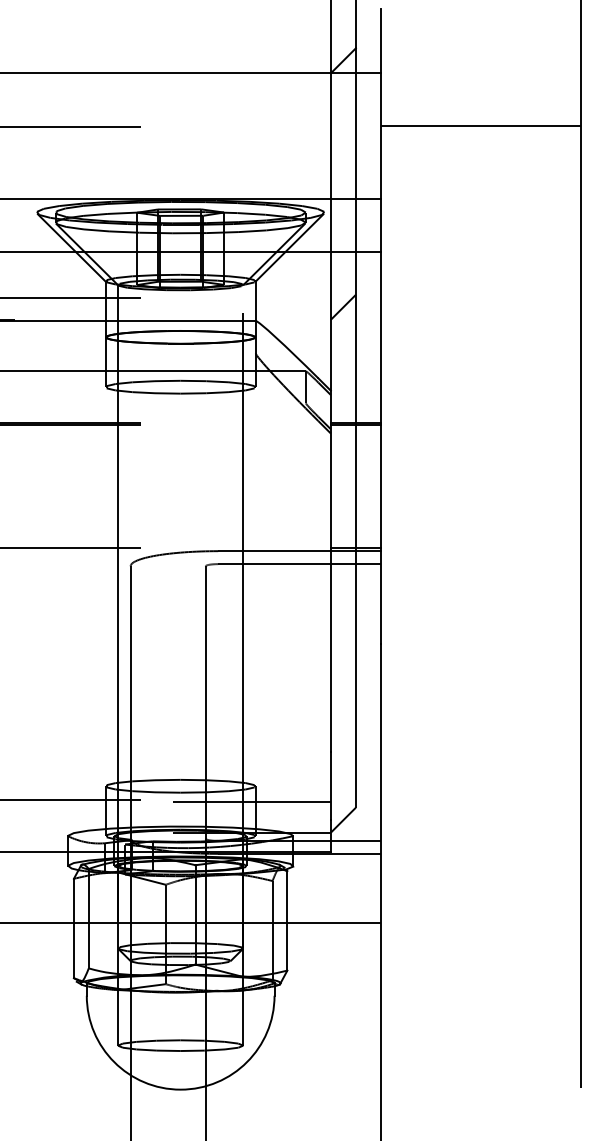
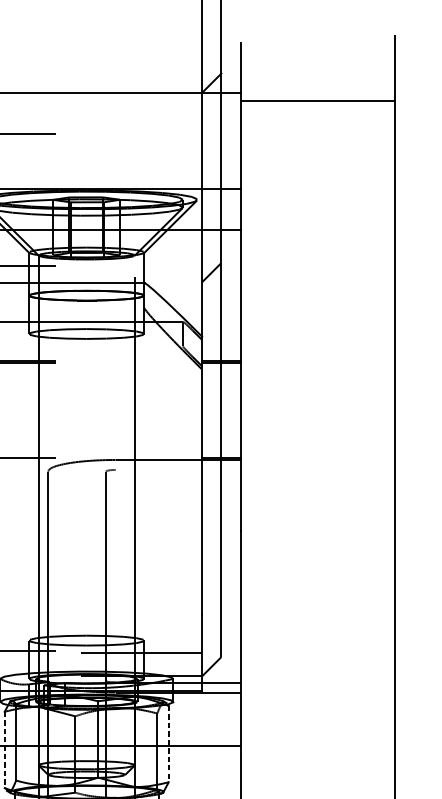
line: (480, 125) -> (317, 100), moved
line: (299, 564) -> (178, 470), removed
line: (287, 920) -> (168, 743), solid -> dashed
line: (73, 928) -> (4, 749), solid -> dashed

